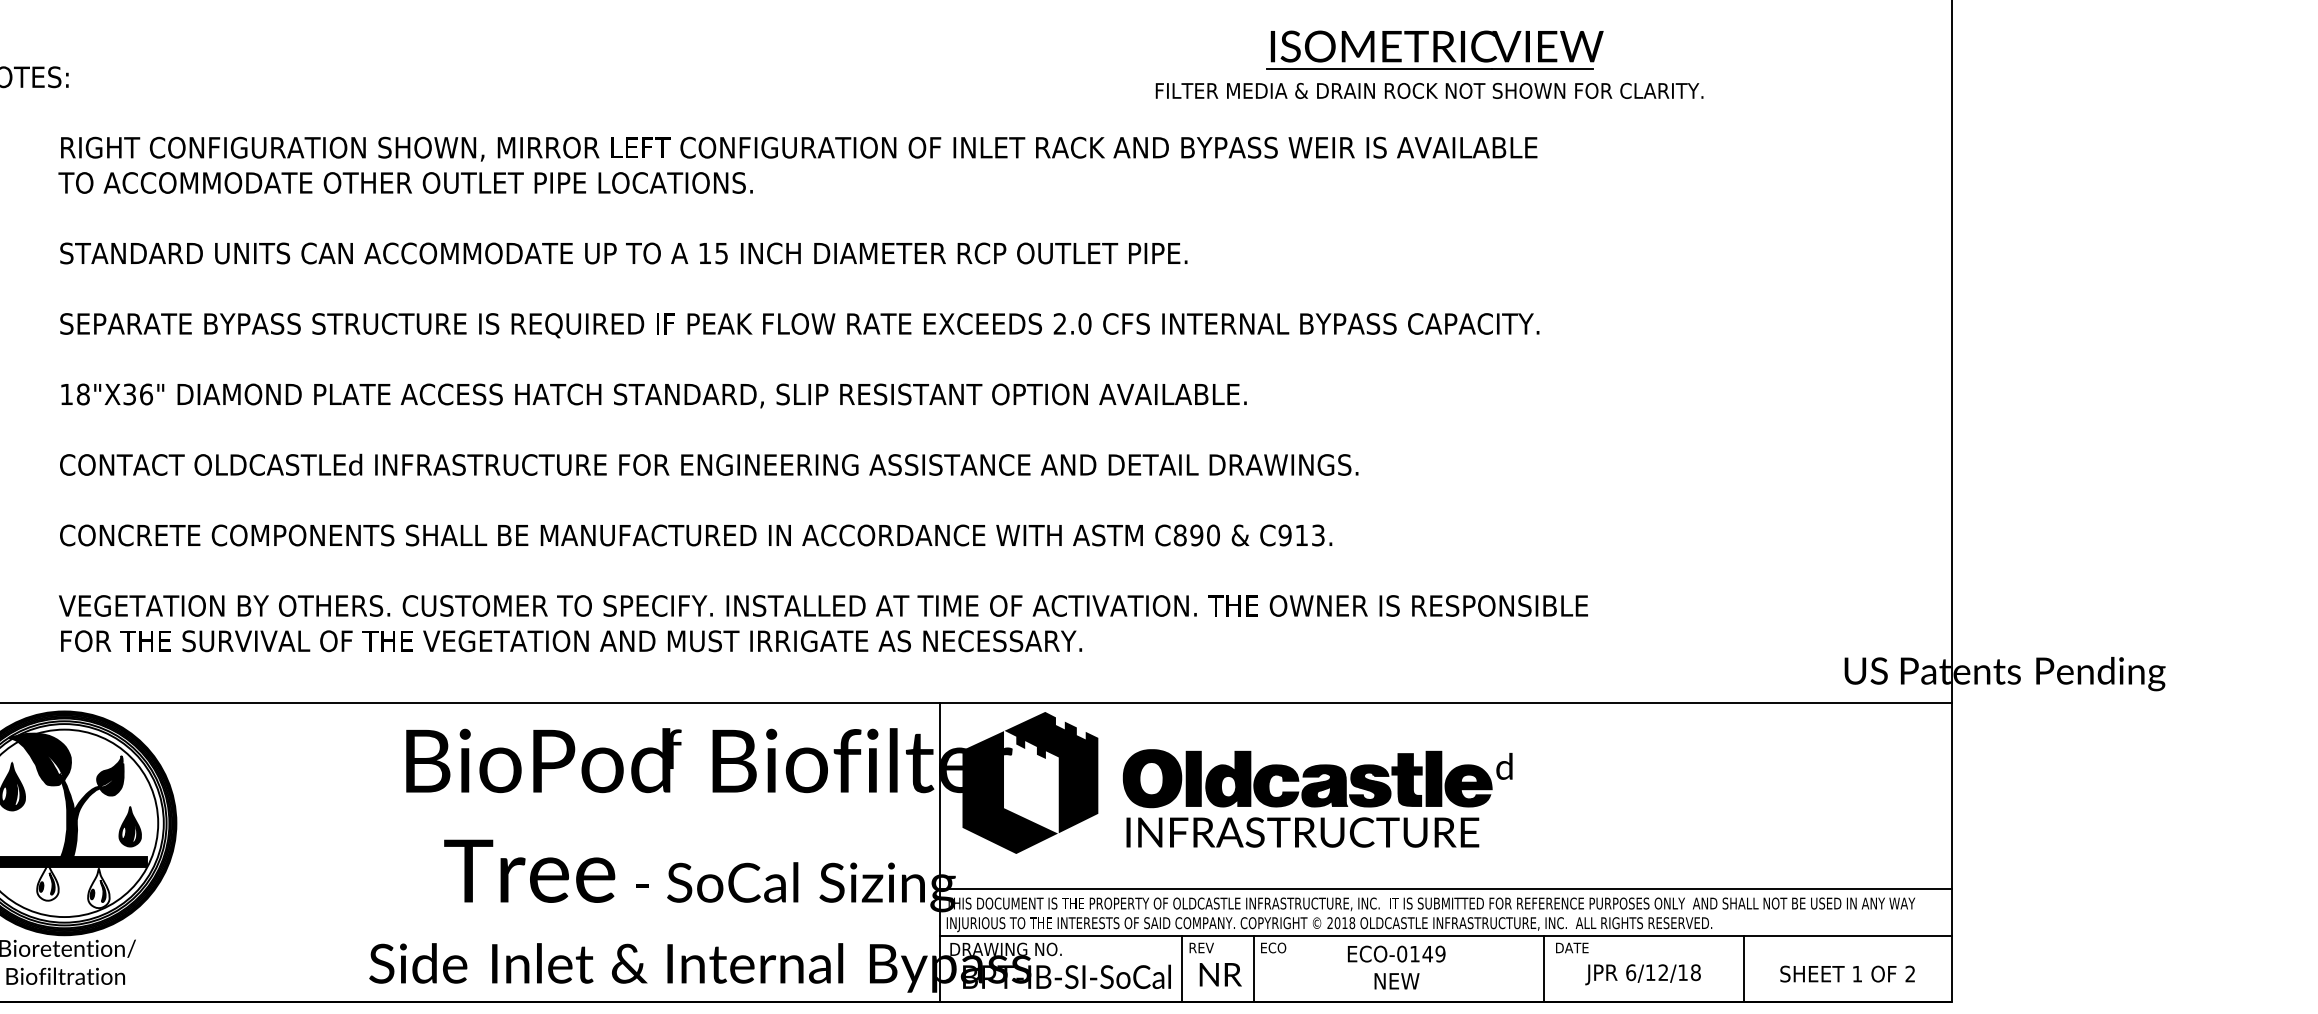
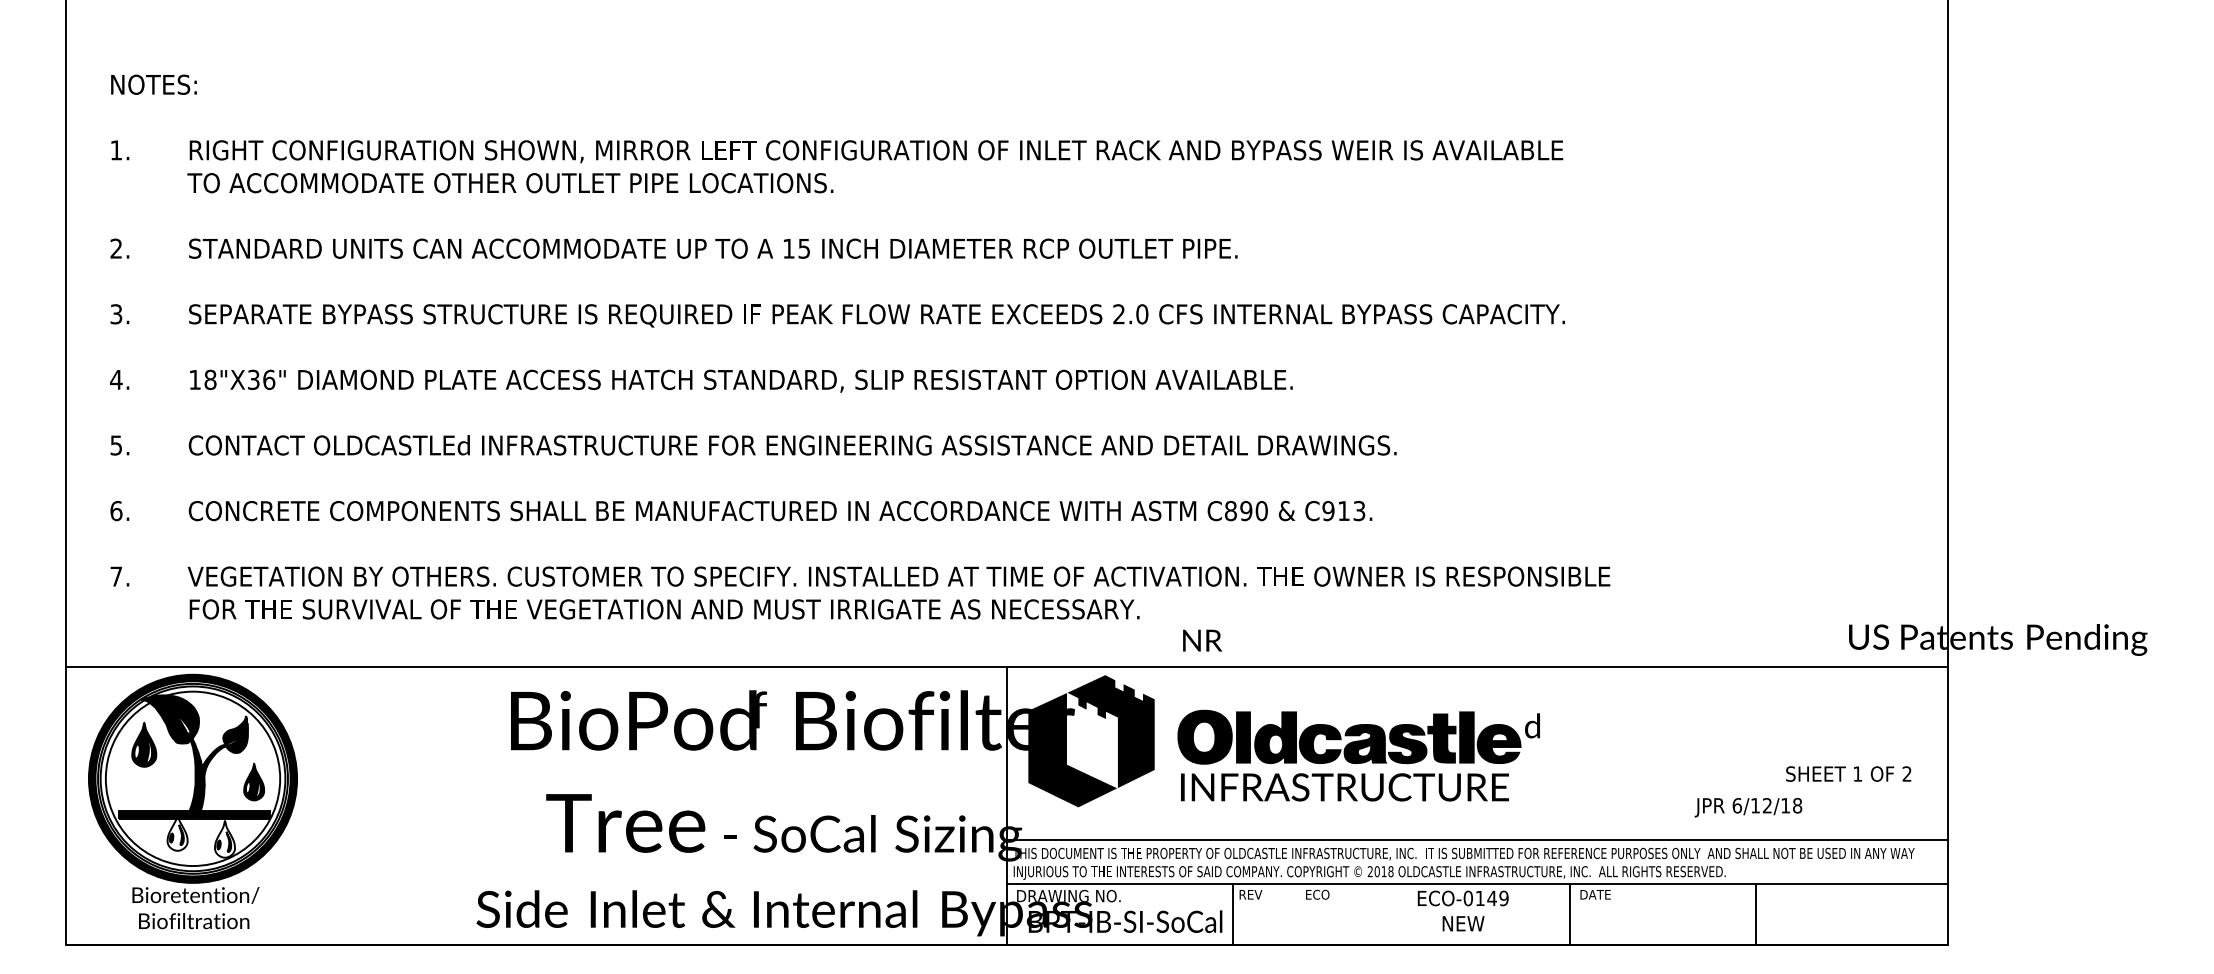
part: (1429, 64) -> (1462, 72), removed
text: (1395, 967) -> (1462, 910), moved
line: (1253, 968) -> (1299, 913), removed
text: (1847, 973) -> (1848, 773), moved
text: (1220, 974) -> (1202, 640), moved
text: (1643, 974) -> (1748, 807), moved

